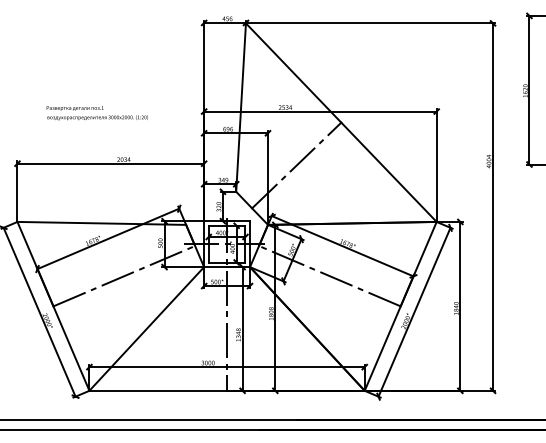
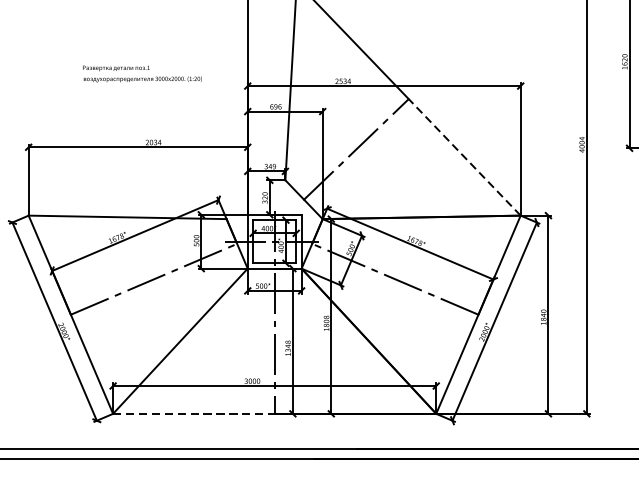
text: (96, 113) -> (141, 74), moved
line: (389, 172) -> (465, 157), solid -> dashed
line: (158, 390) -> (194, 413), solid -> dashed

